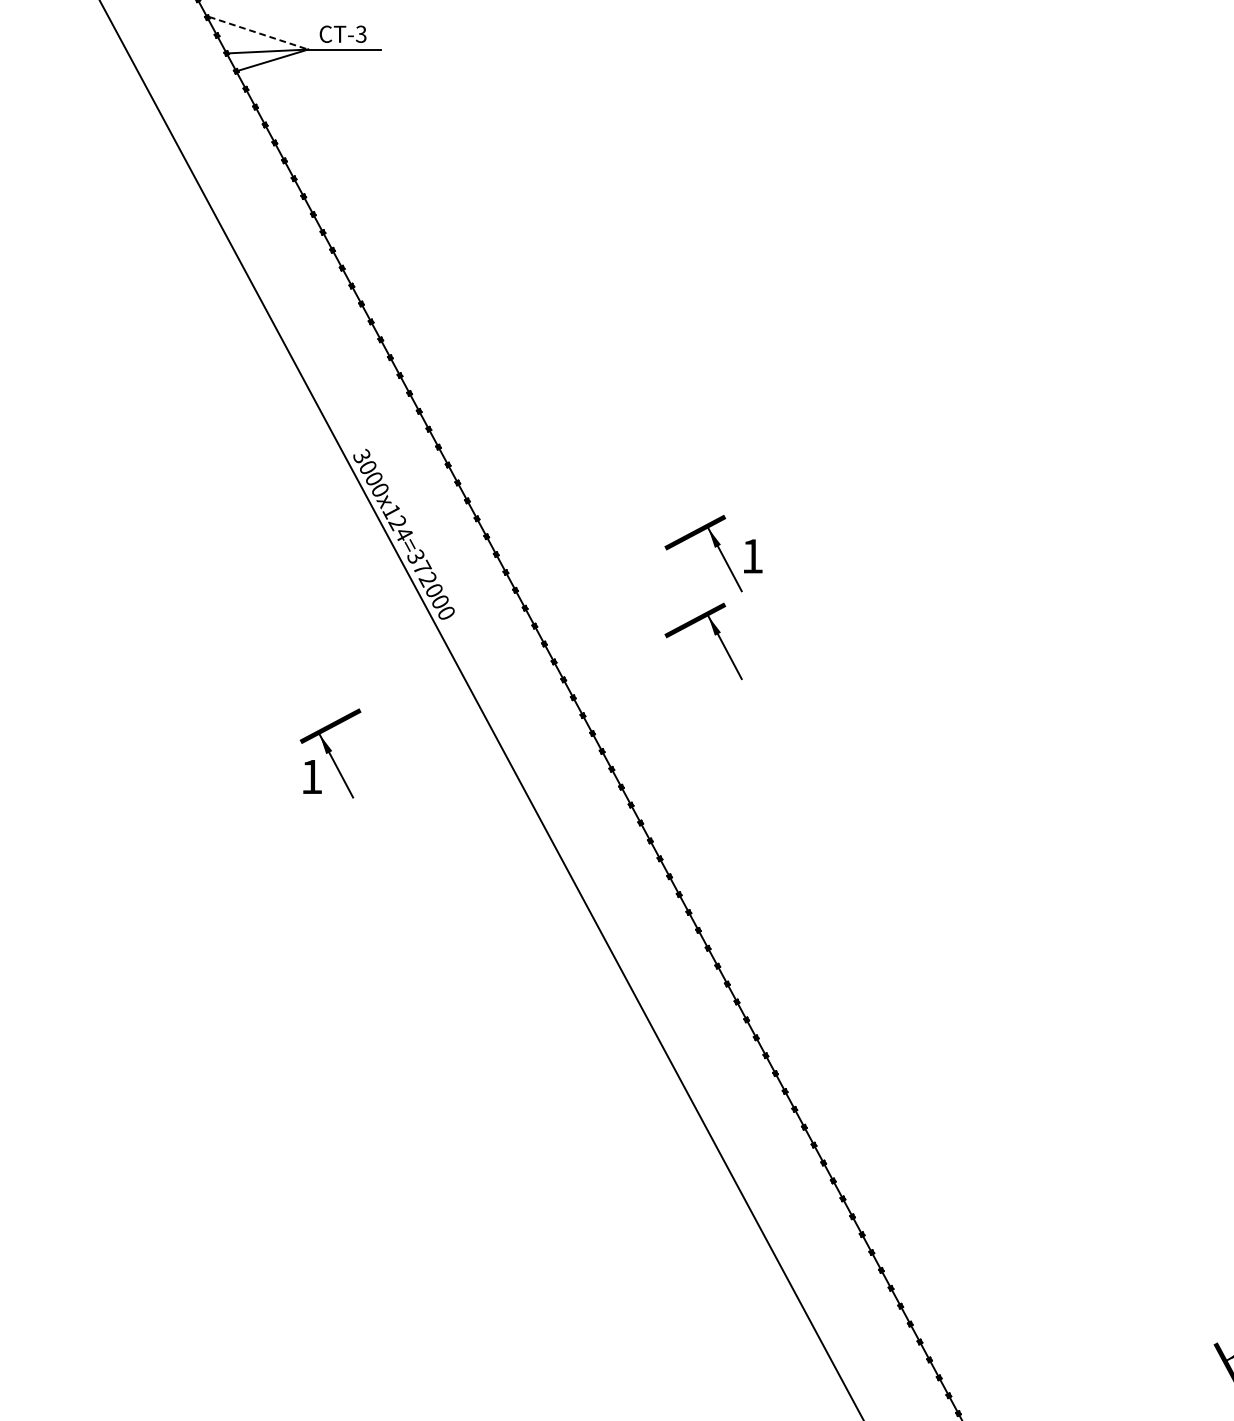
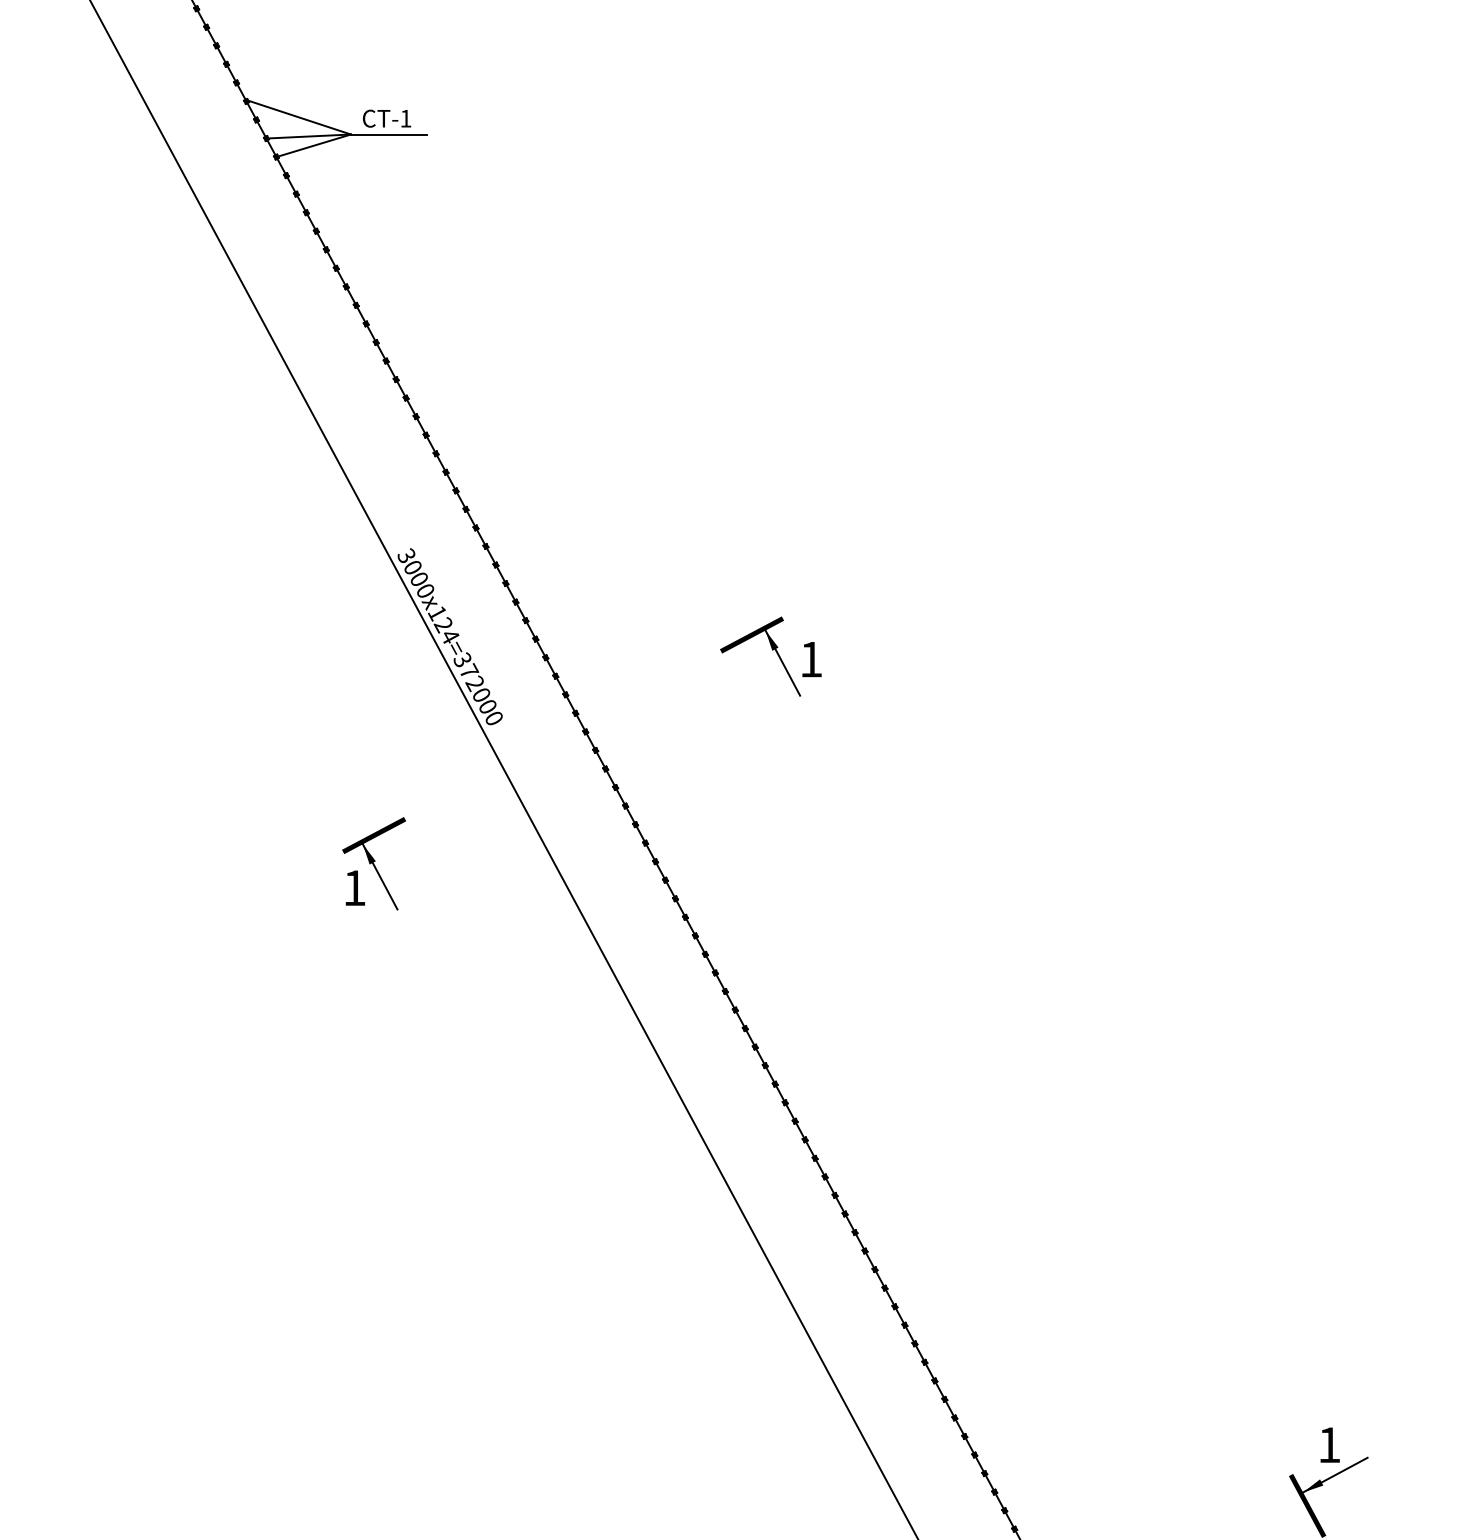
line: (258, 33) -> (299, 117), dashed -> solid
text: (360, 34) -> (405, 118), CT-3 -> CT-1
part: (714, 634) -> (771, 740), removed

